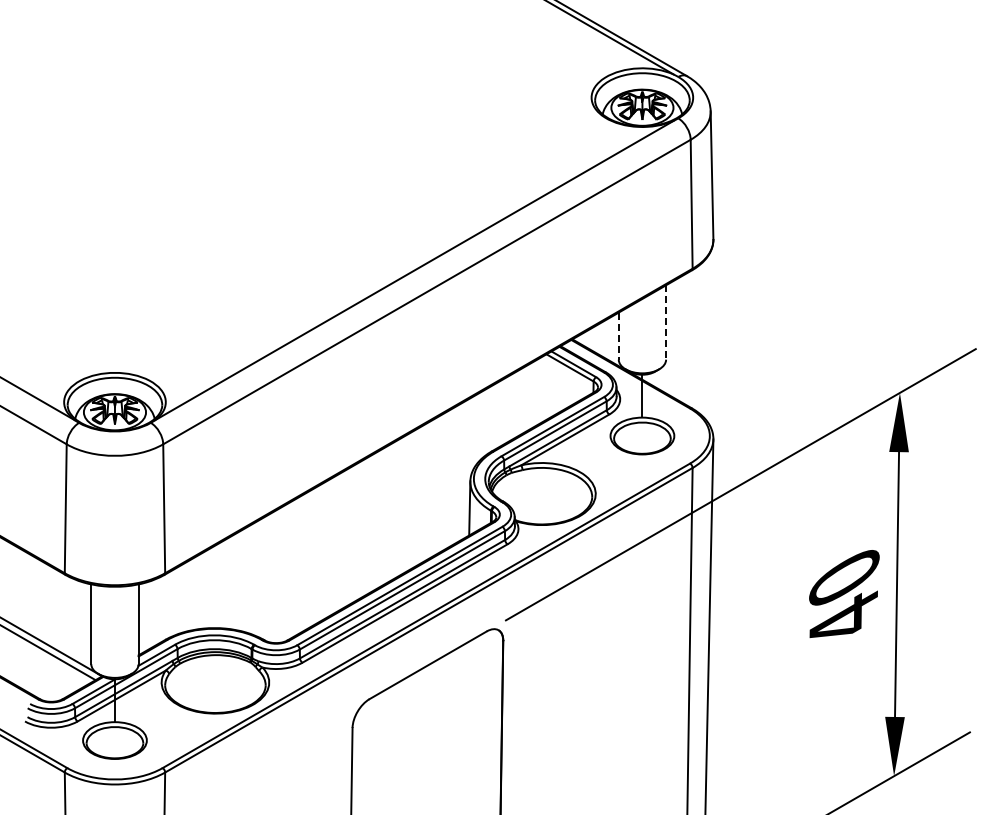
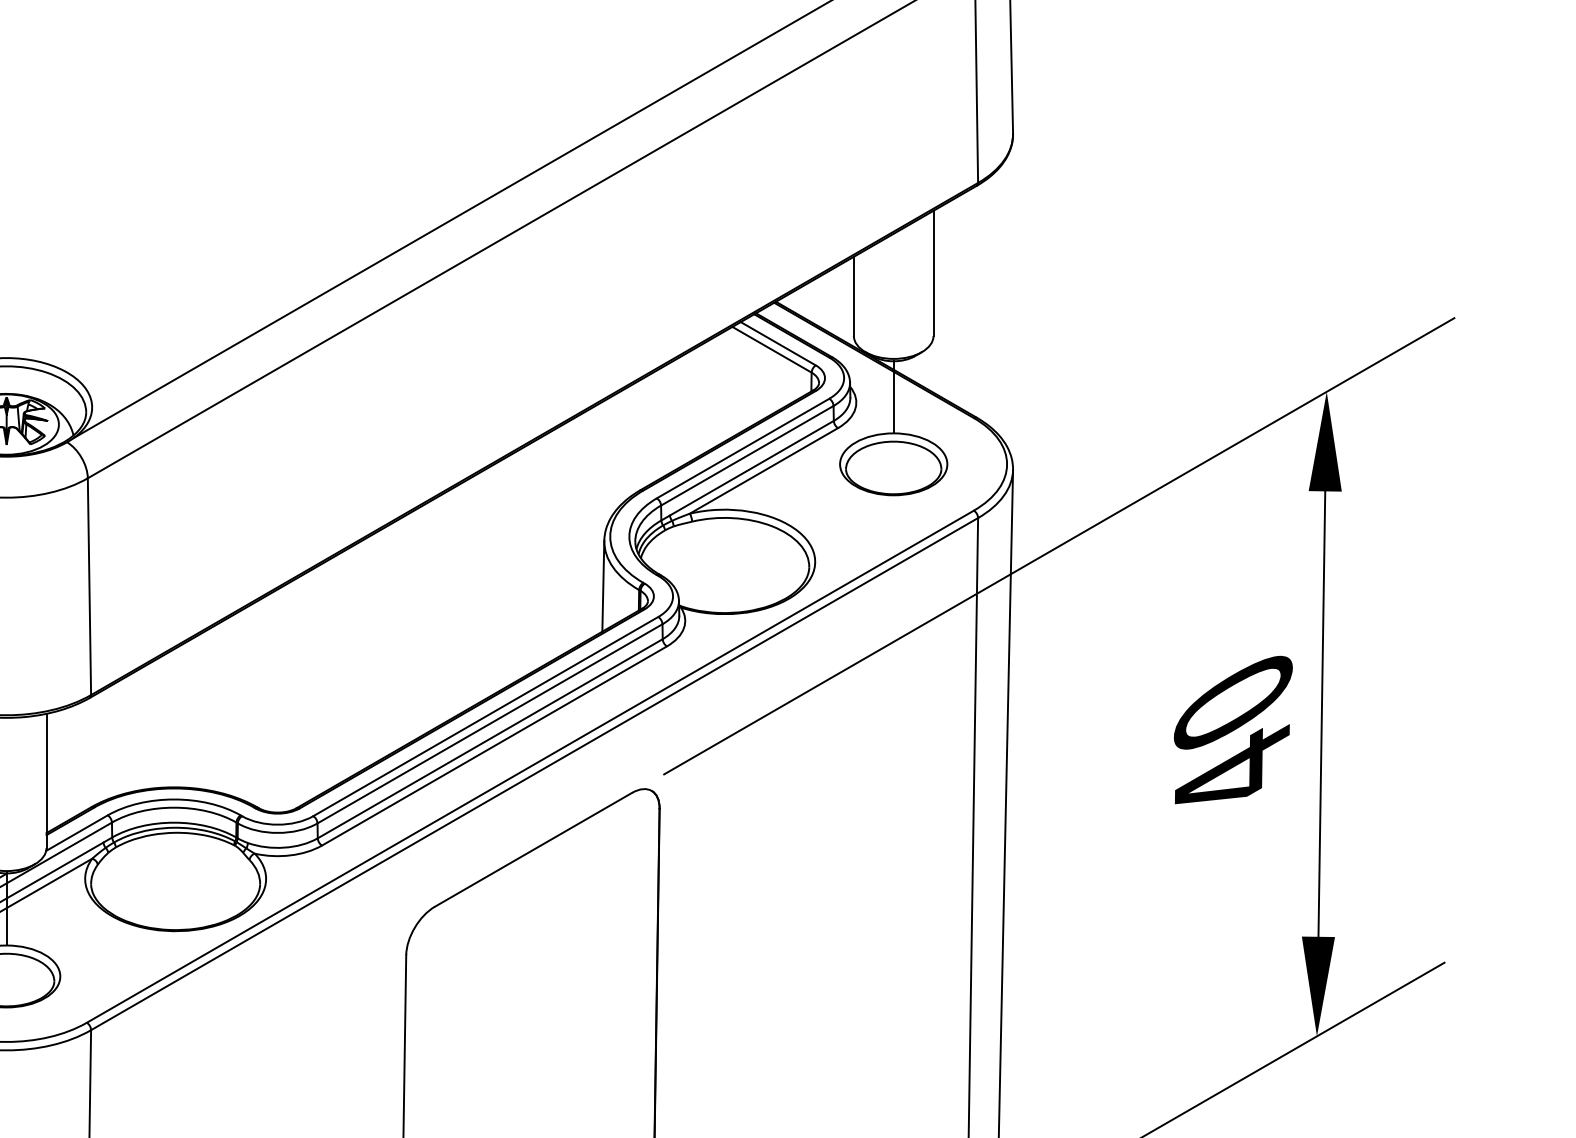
line: (666, 322) -> (934, 273), dashed -> solid
line: (618, 336) -> (853, 296), dashed -> solid

